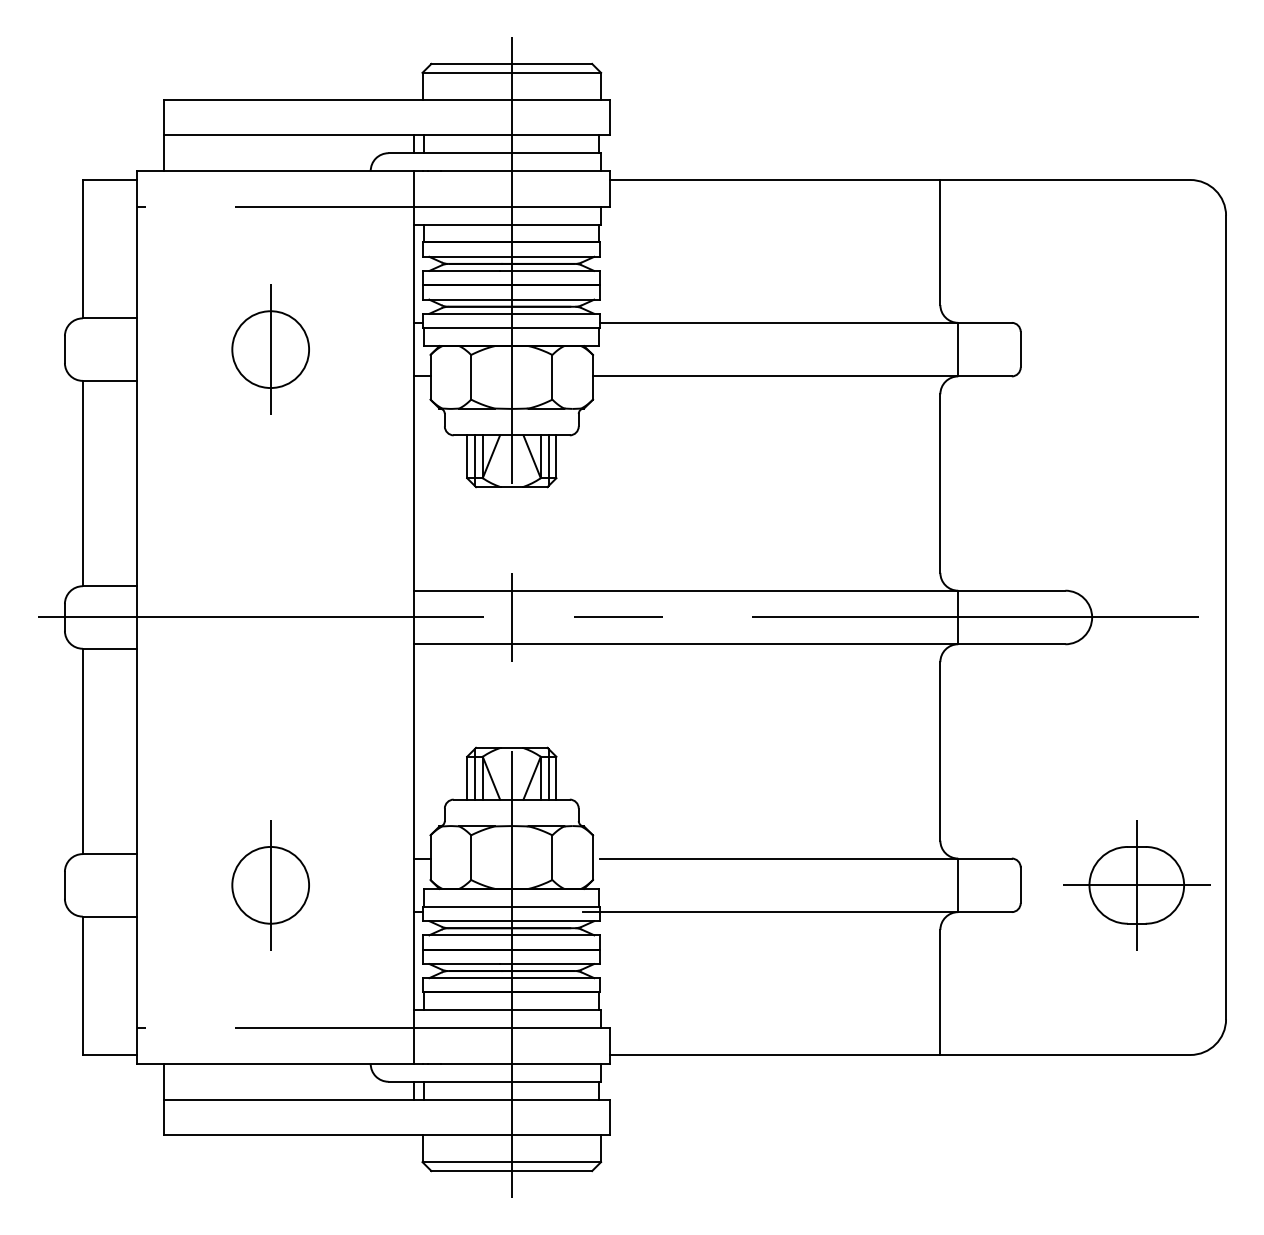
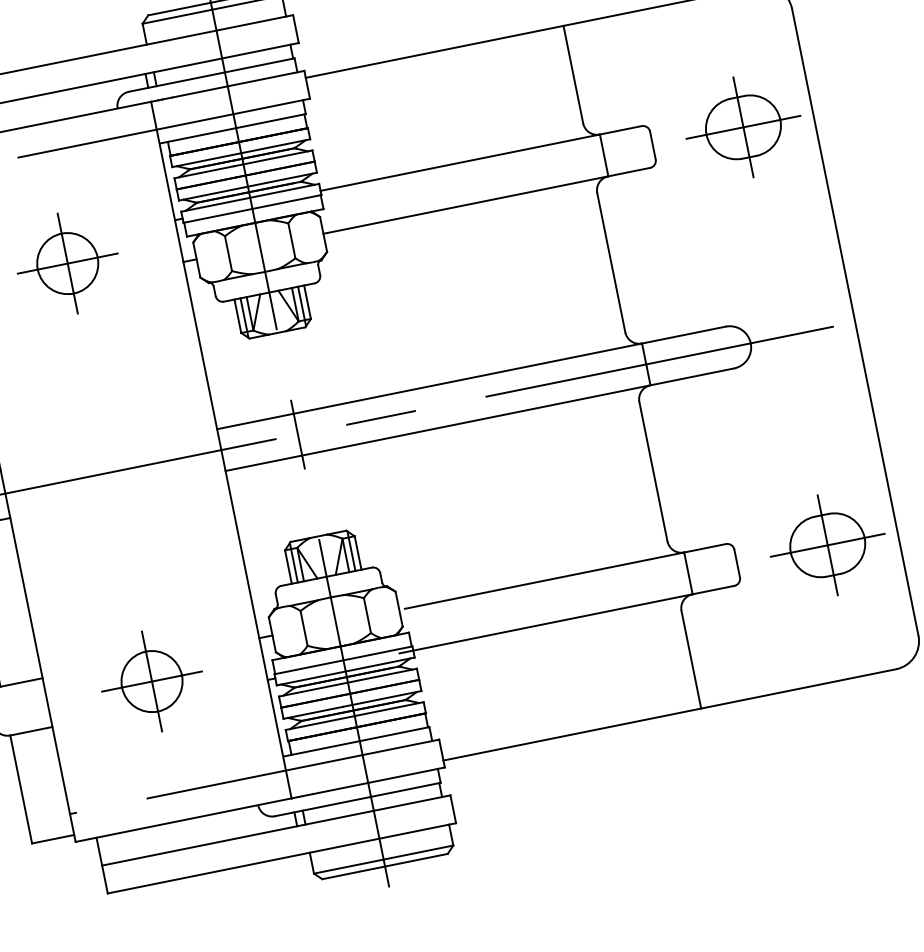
line: (270, 349) -> (67, 263), added
part: (1136, 349) -> (743, 127), added
line: (270, 885) -> (151, 681), added

